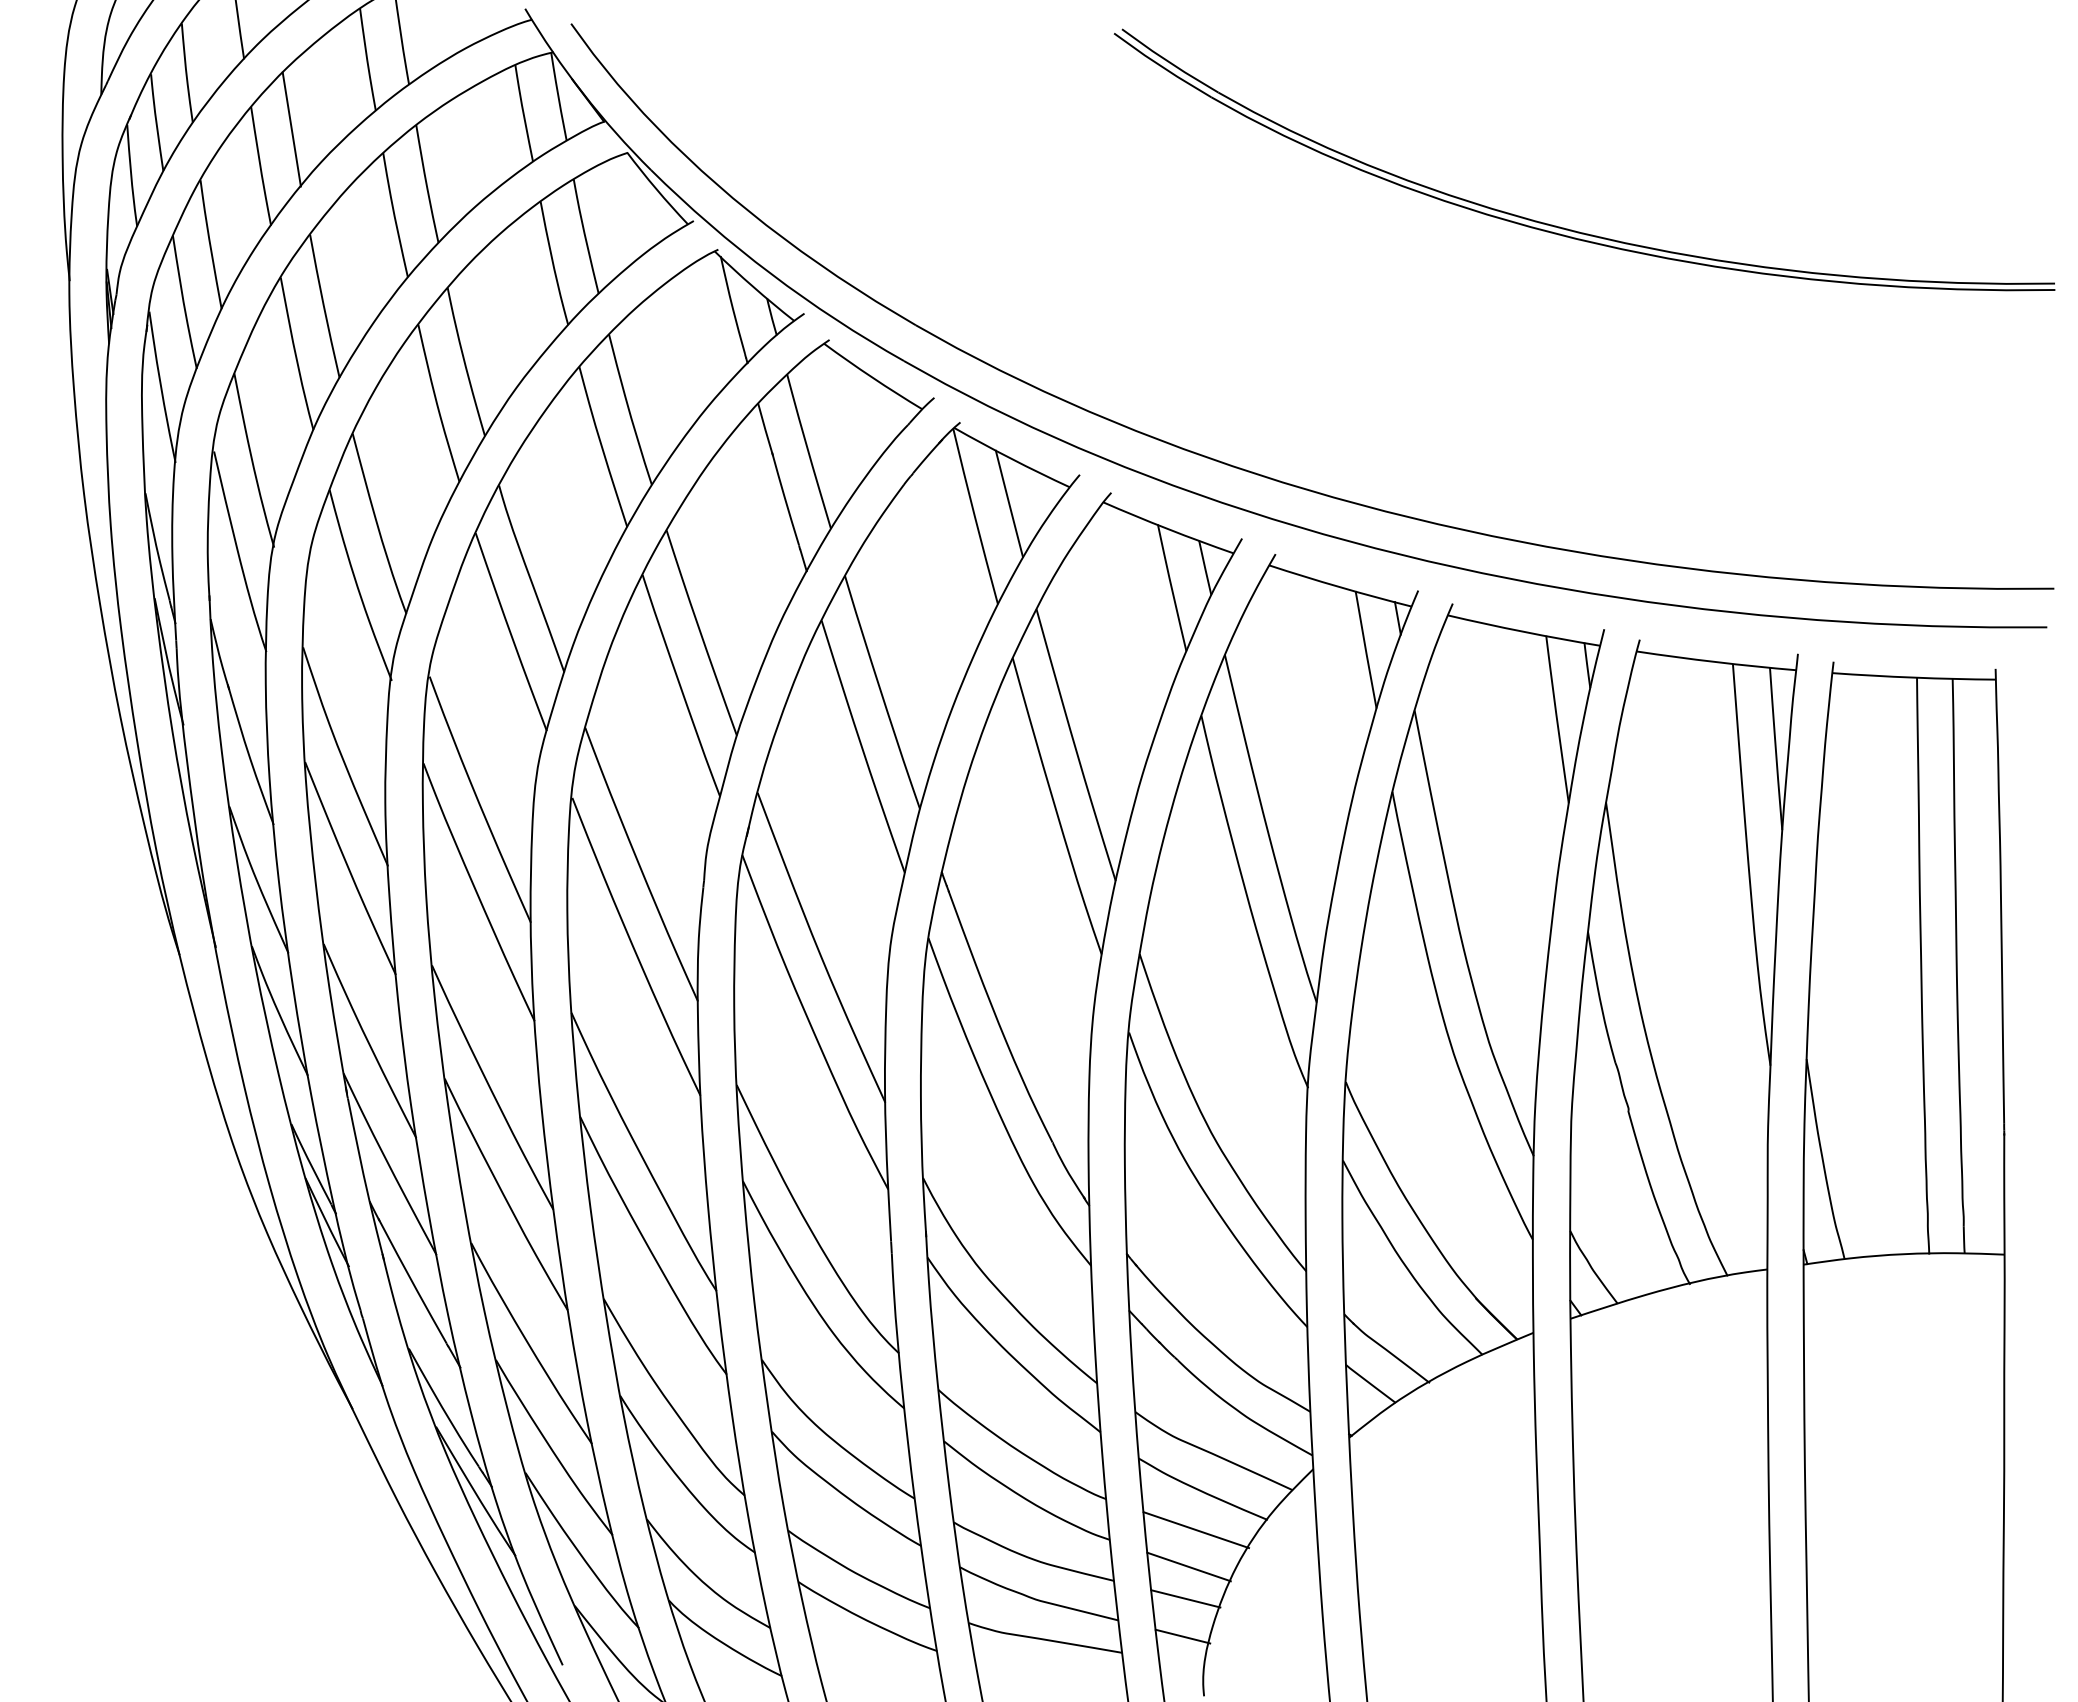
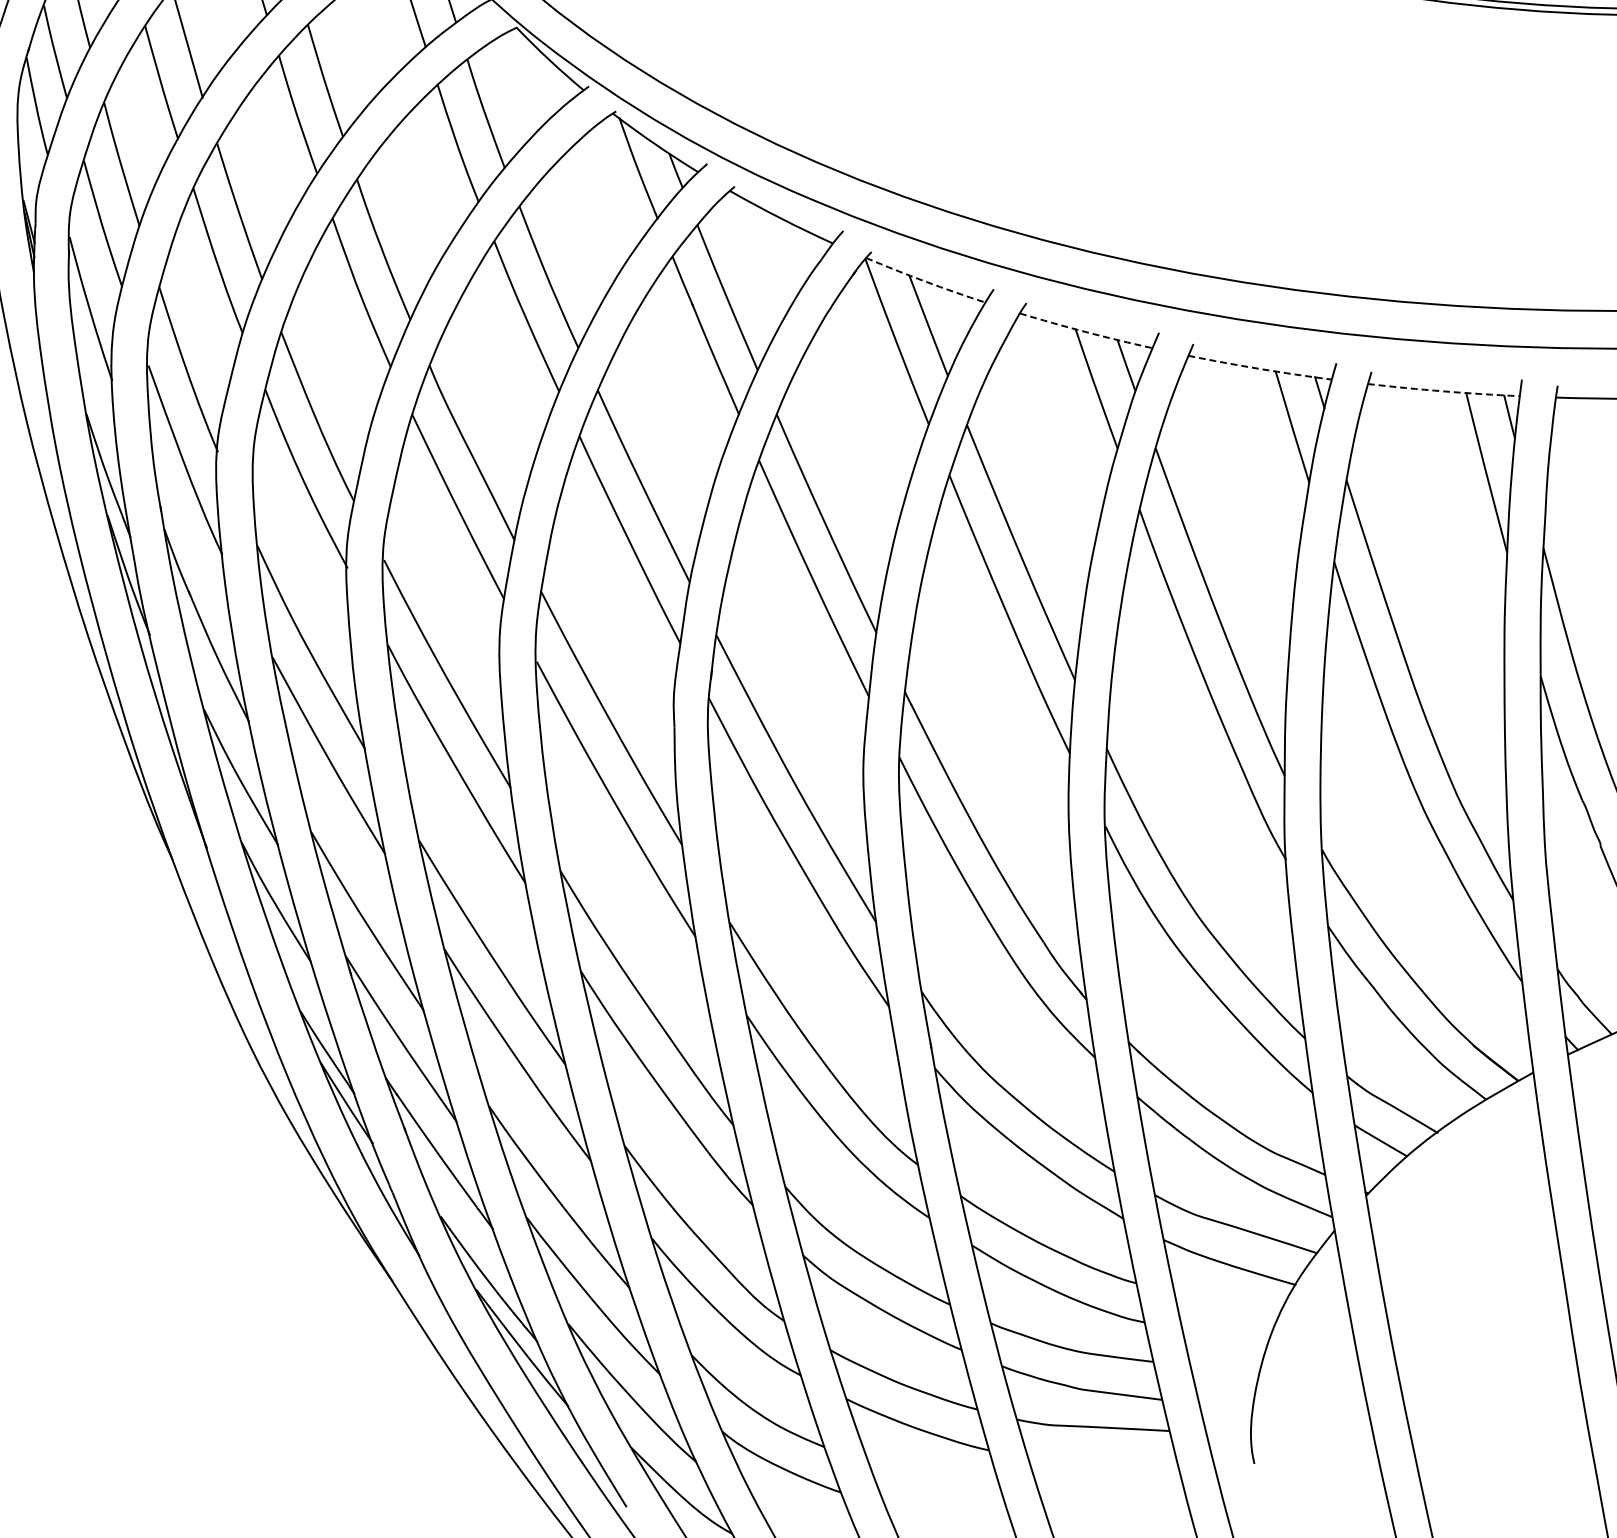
arc: (1011, 458) -> (925, 281), solid -> dashed
arc: (1168, 529) -> (1086, 332), solid -> dashed
arc: (1340, 587) -> (1260, 369), solid -> dashed
arc: (1523, 631) -> (1443, 391), solid -> dashed
line: (1196, 1530) -> (1228, 1303), removed
line: (1188, 1566) -> (1224, 1339), removed
line: (1185, 1598) -> (1225, 1370), removed
line: (1182, 1636) -> (1226, 1408), removed

